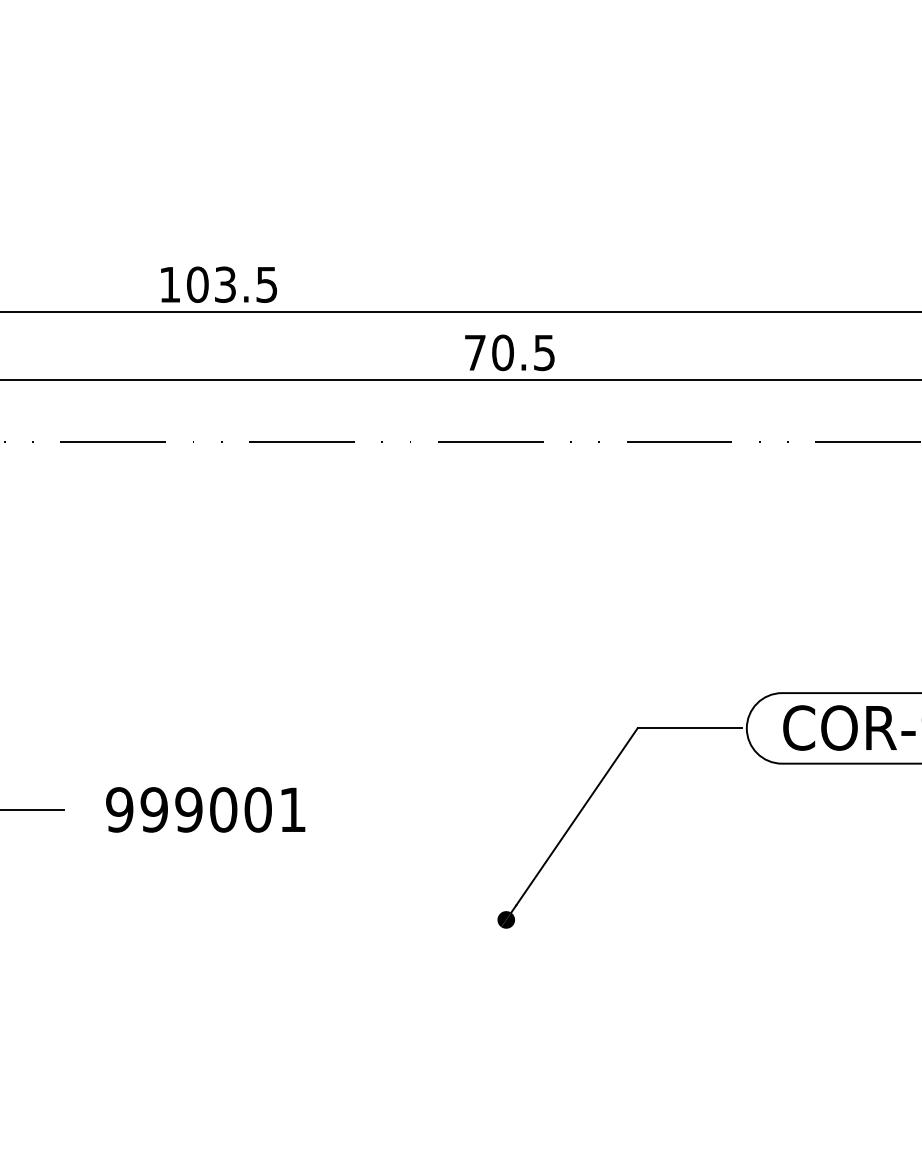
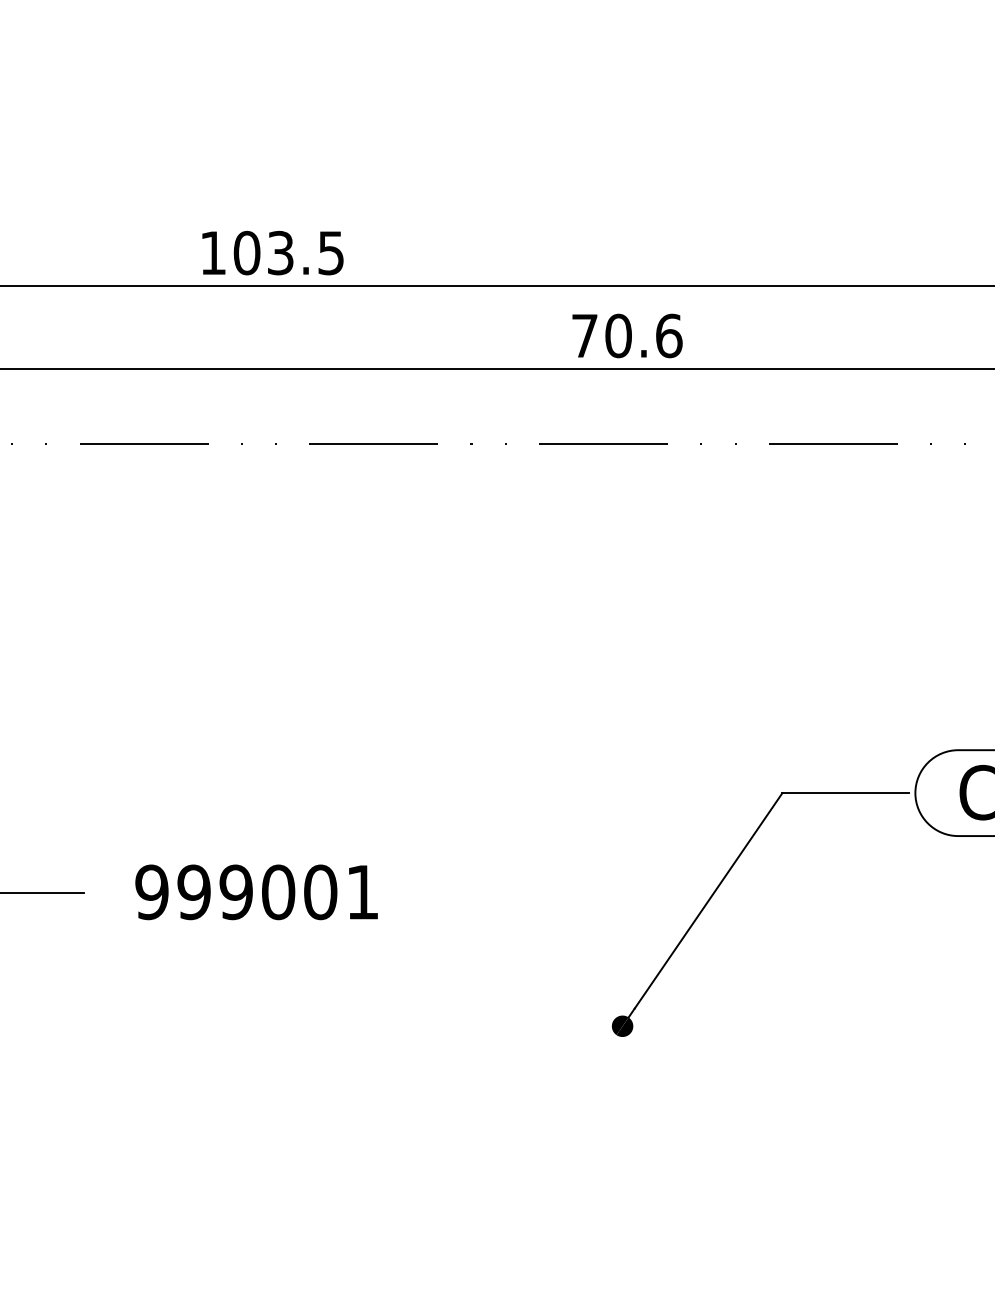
text: (544, 352) -> (669, 335), 70.5 -> 70.6

